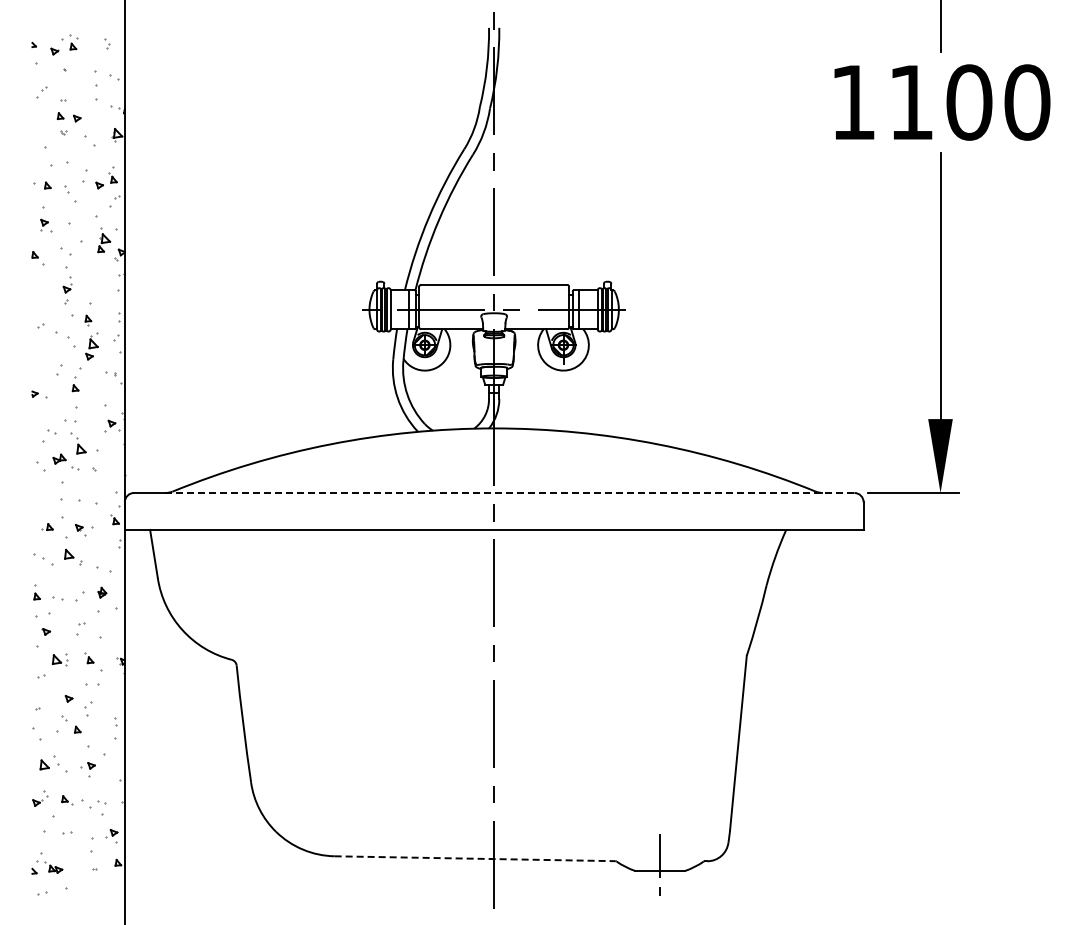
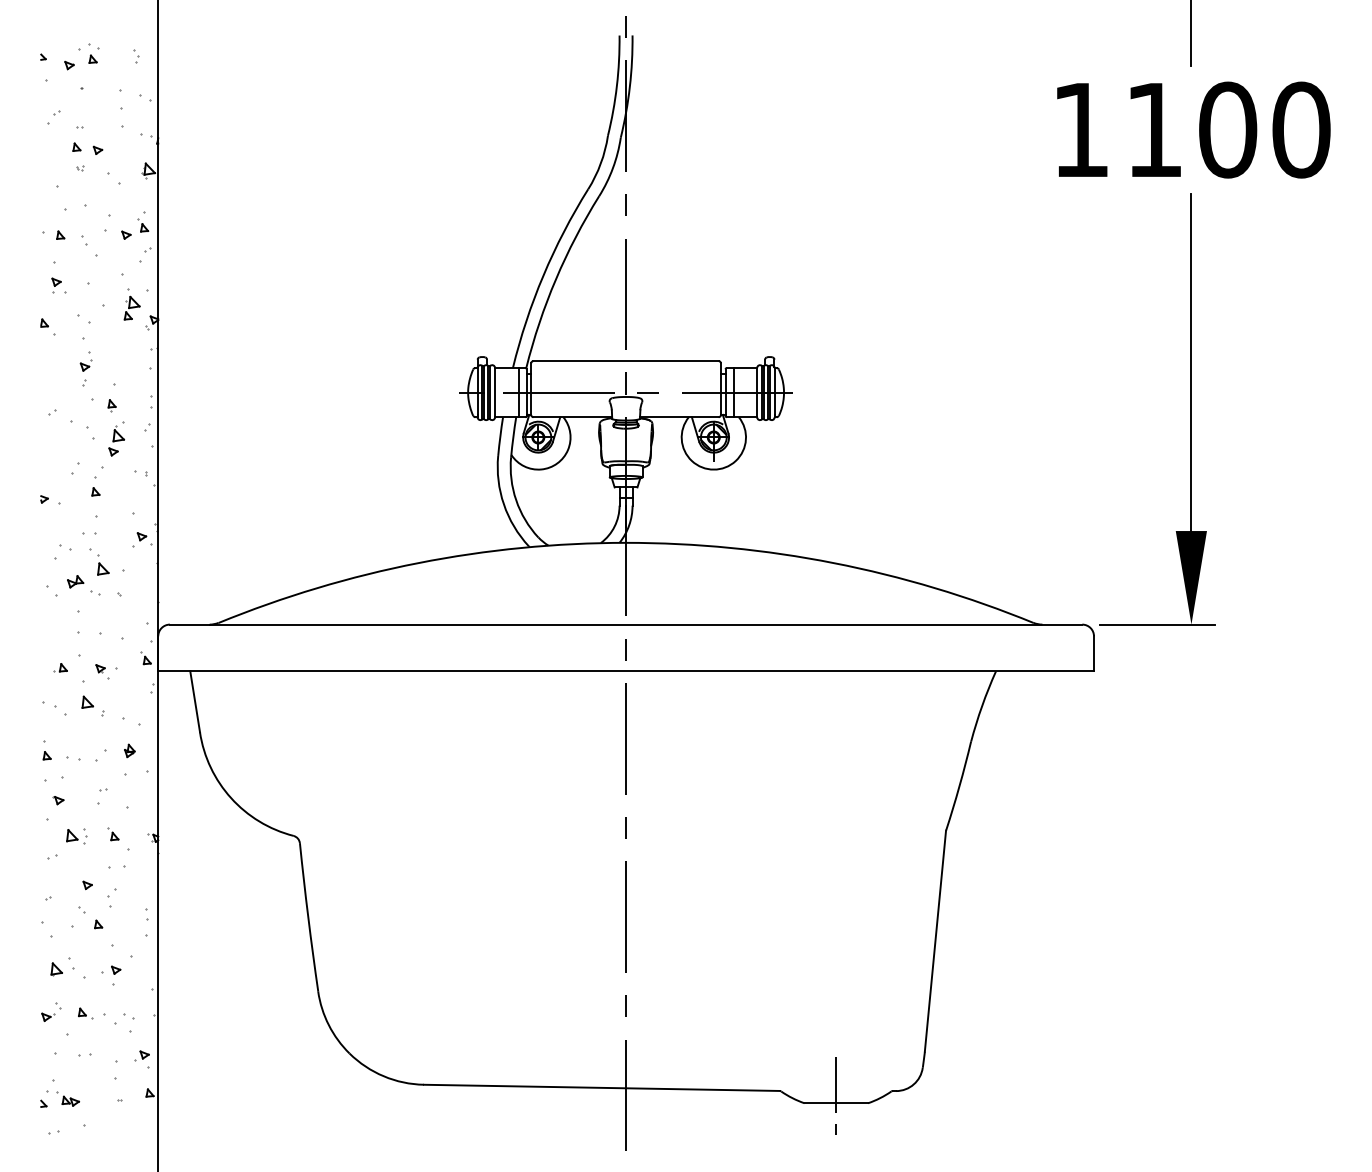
line: (510, 492) -> (646, 623), dashed -> solid
line: (475, 858) -> (602, 1087), dashed -> solid

